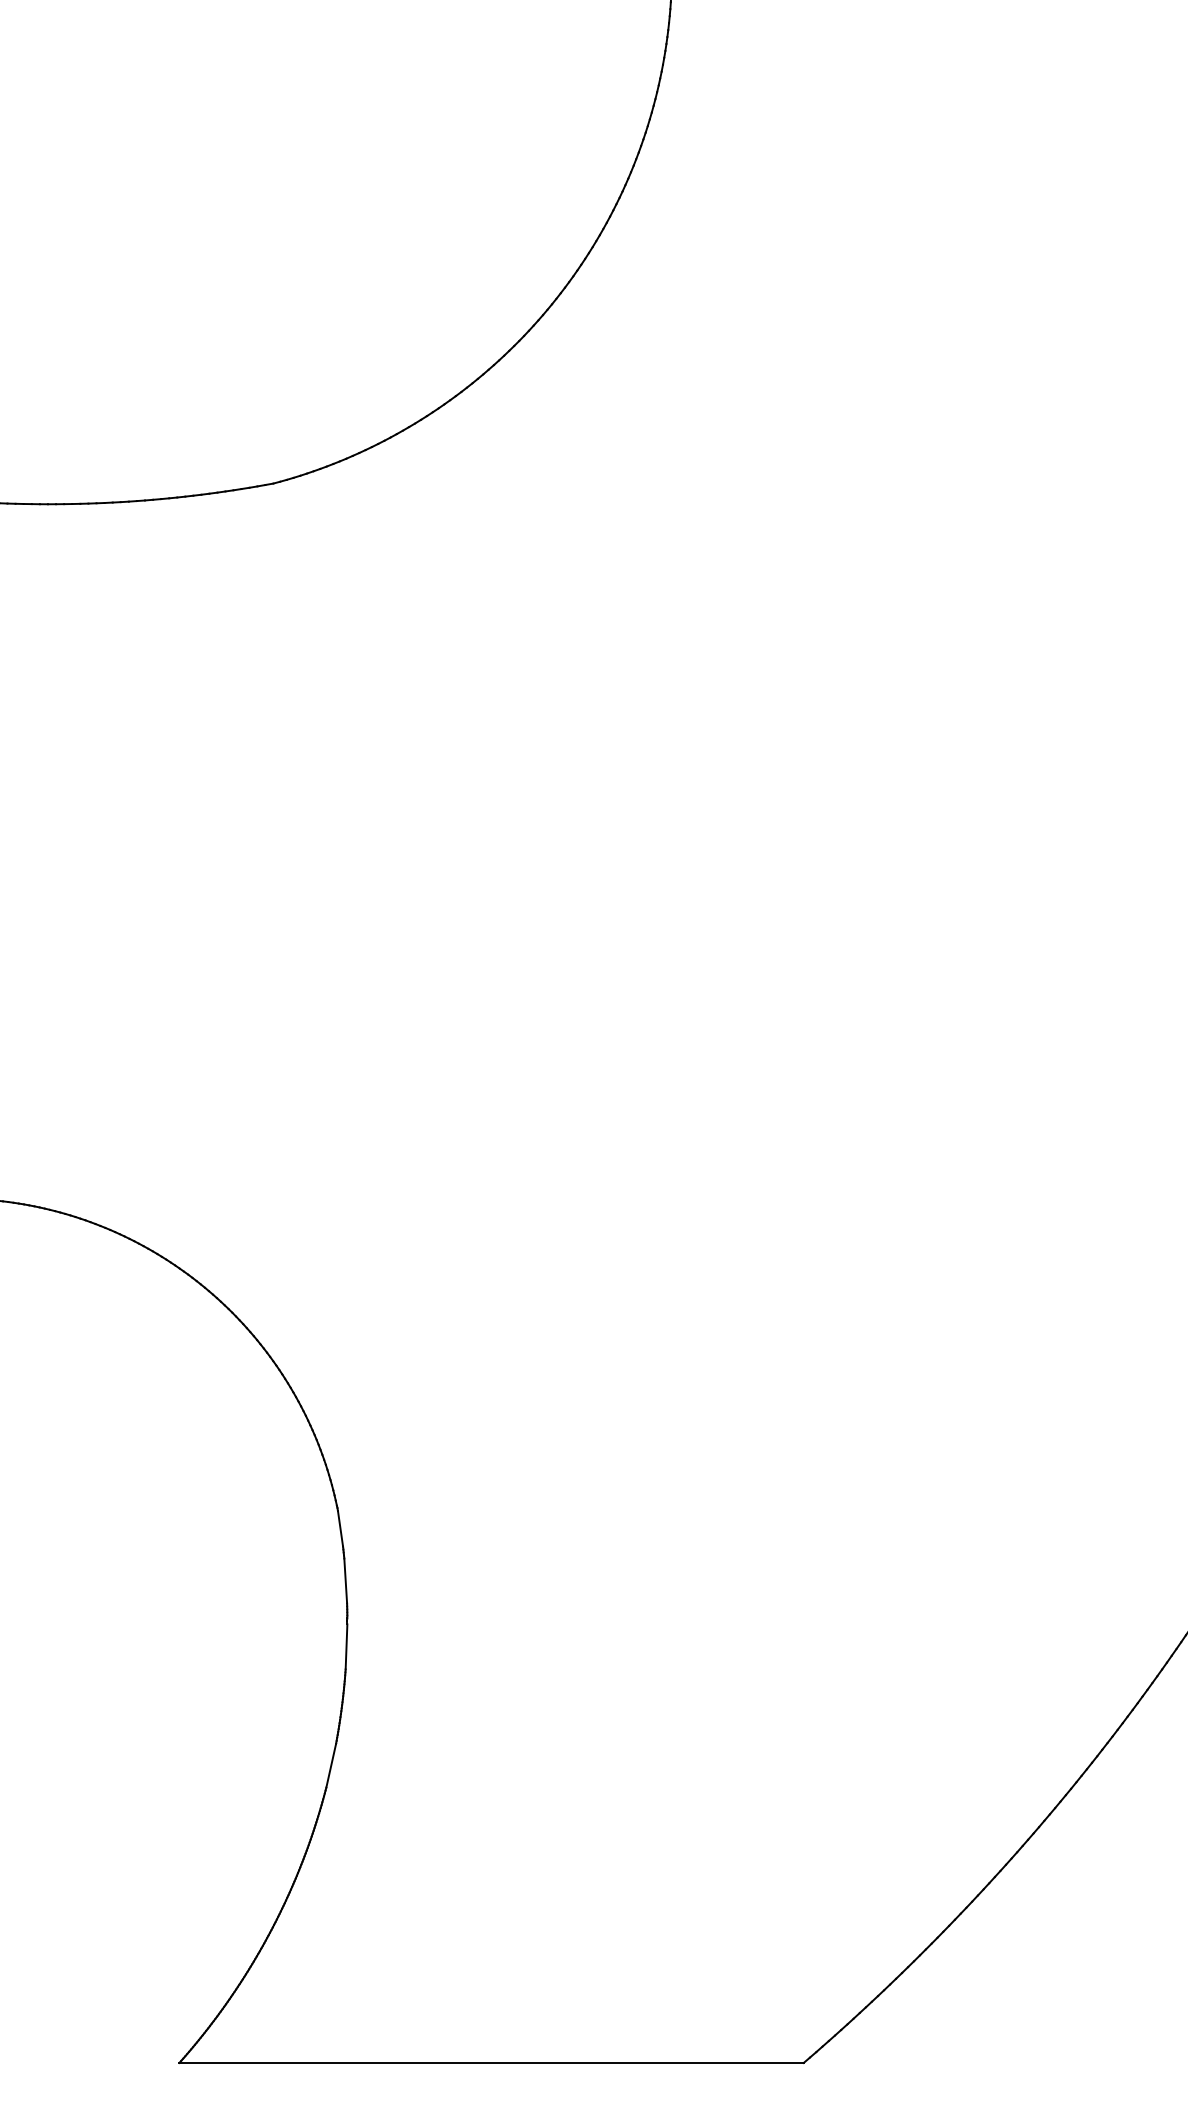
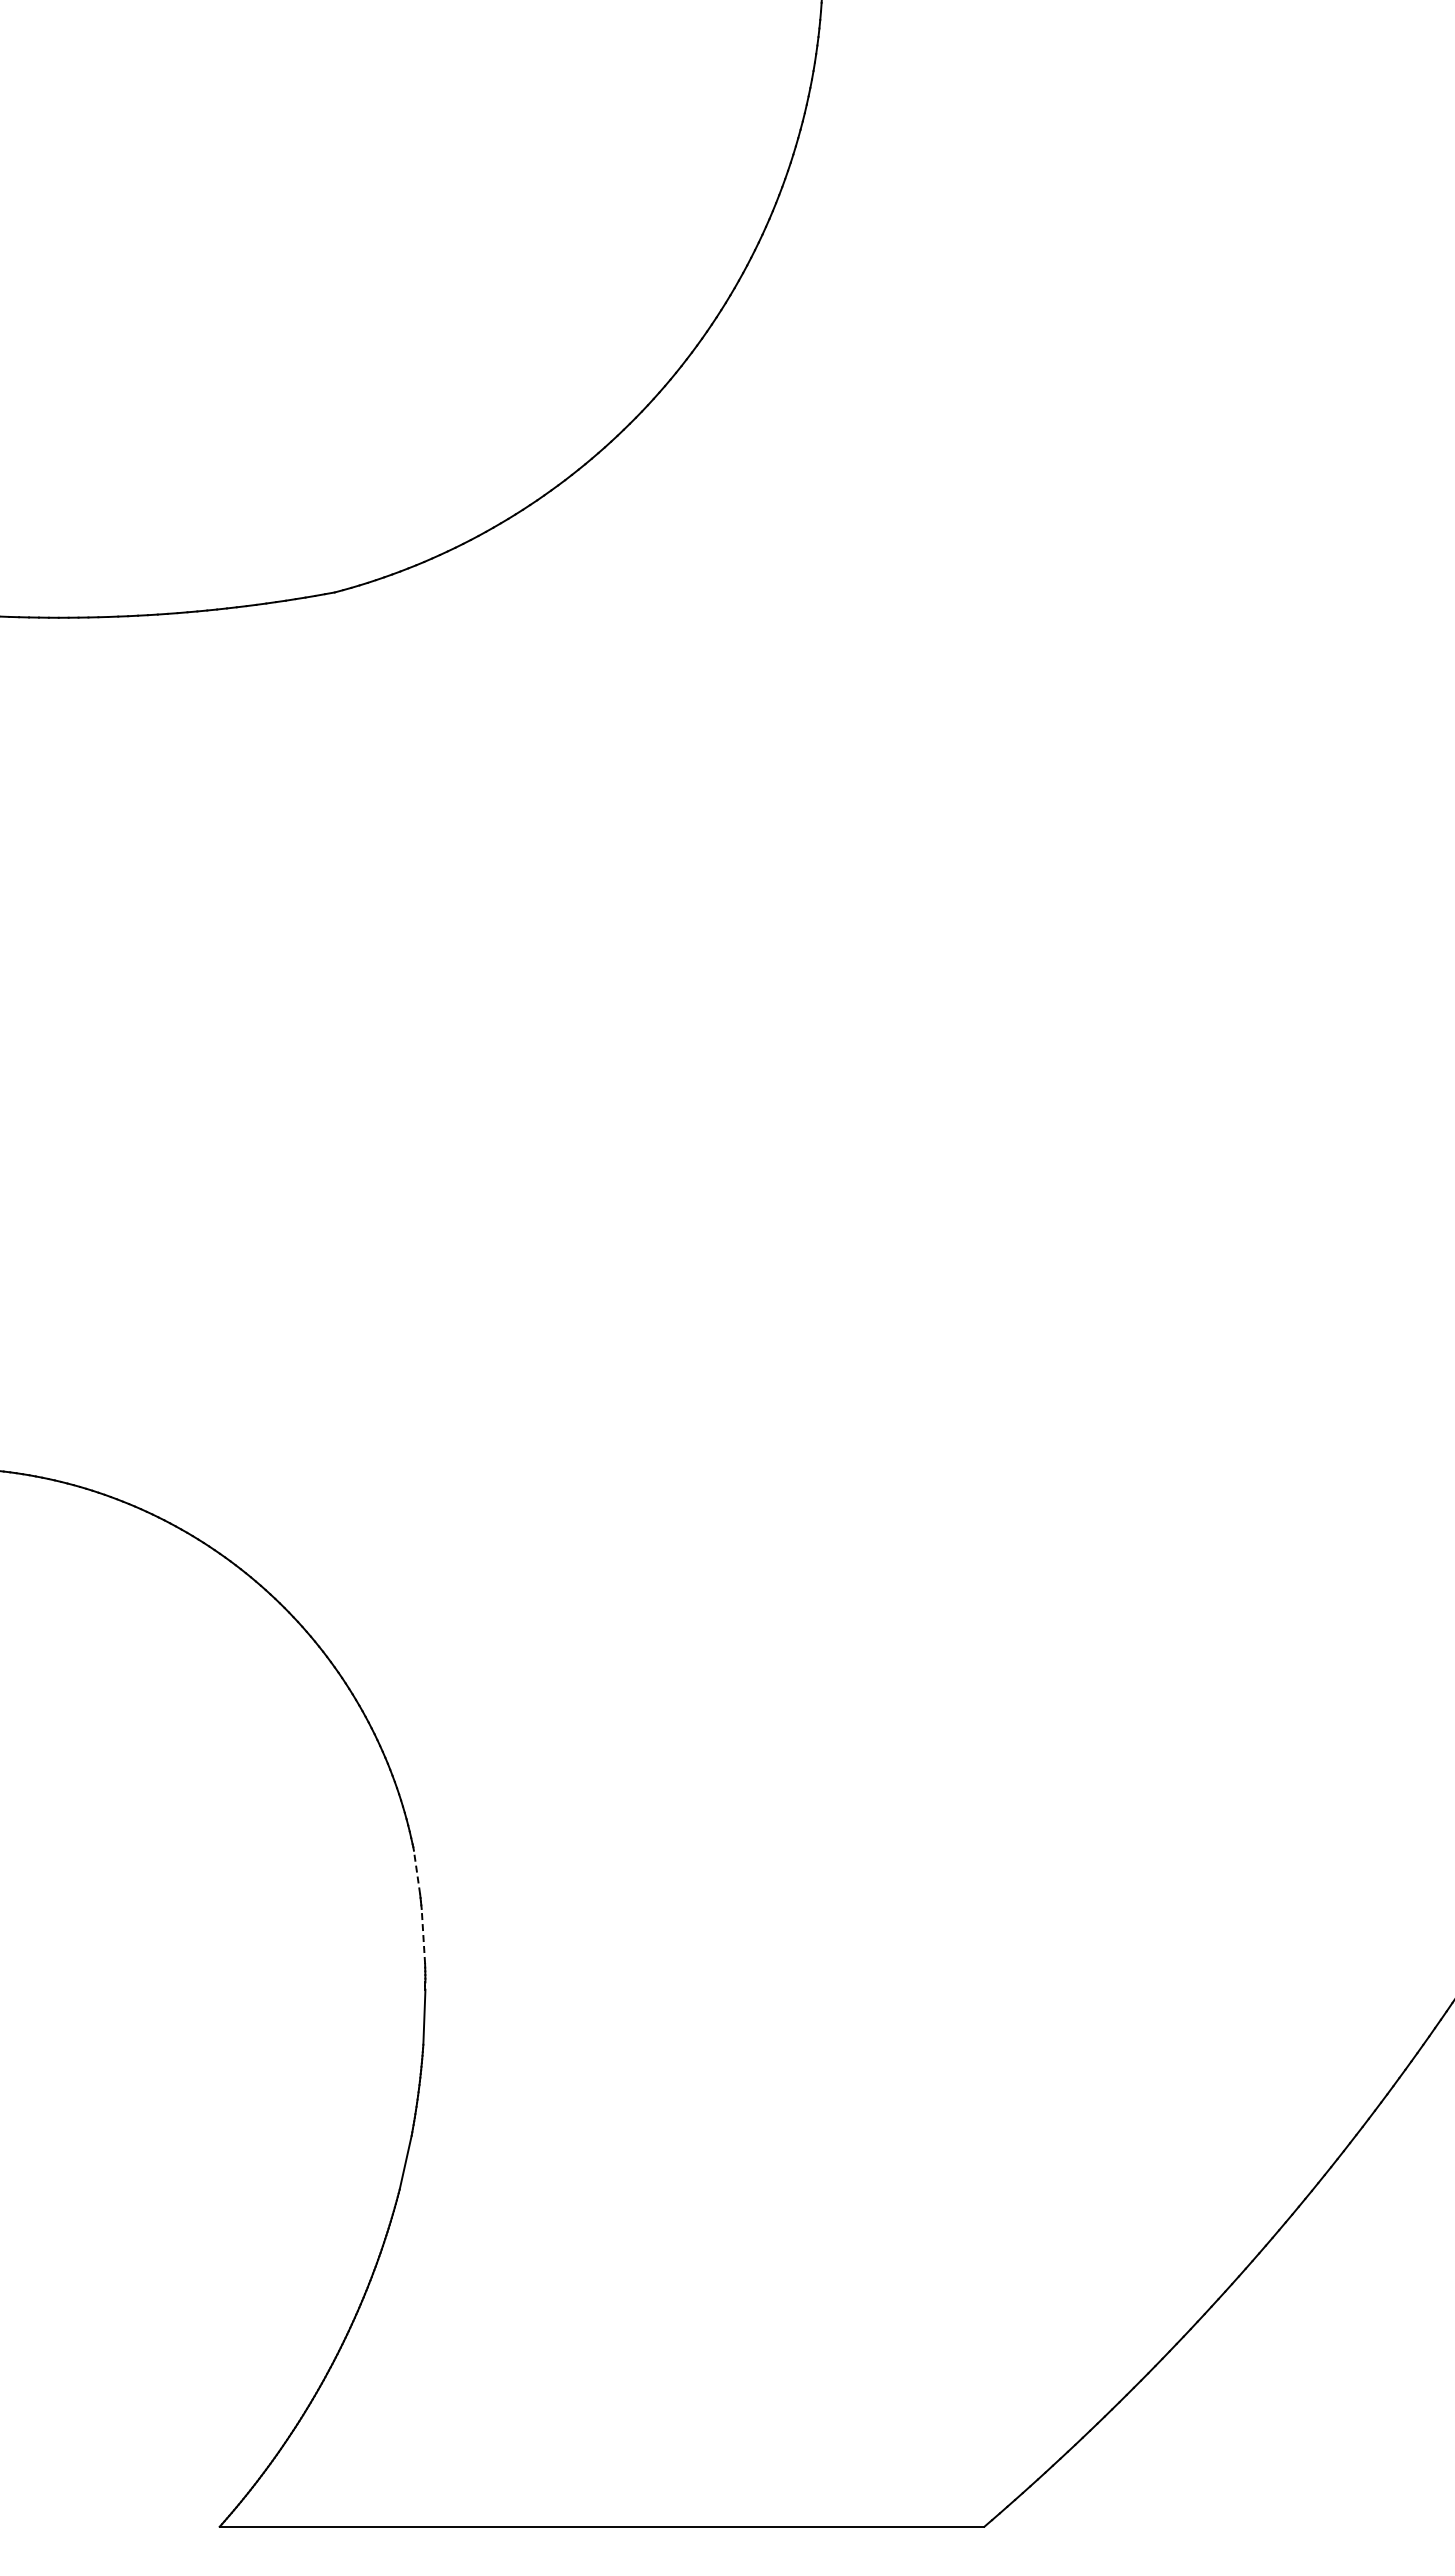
line: (340, 1528) -> (416, 1872), solid -> dashed
line: (345, 1581) -> (423, 1936), solid -> dashed

